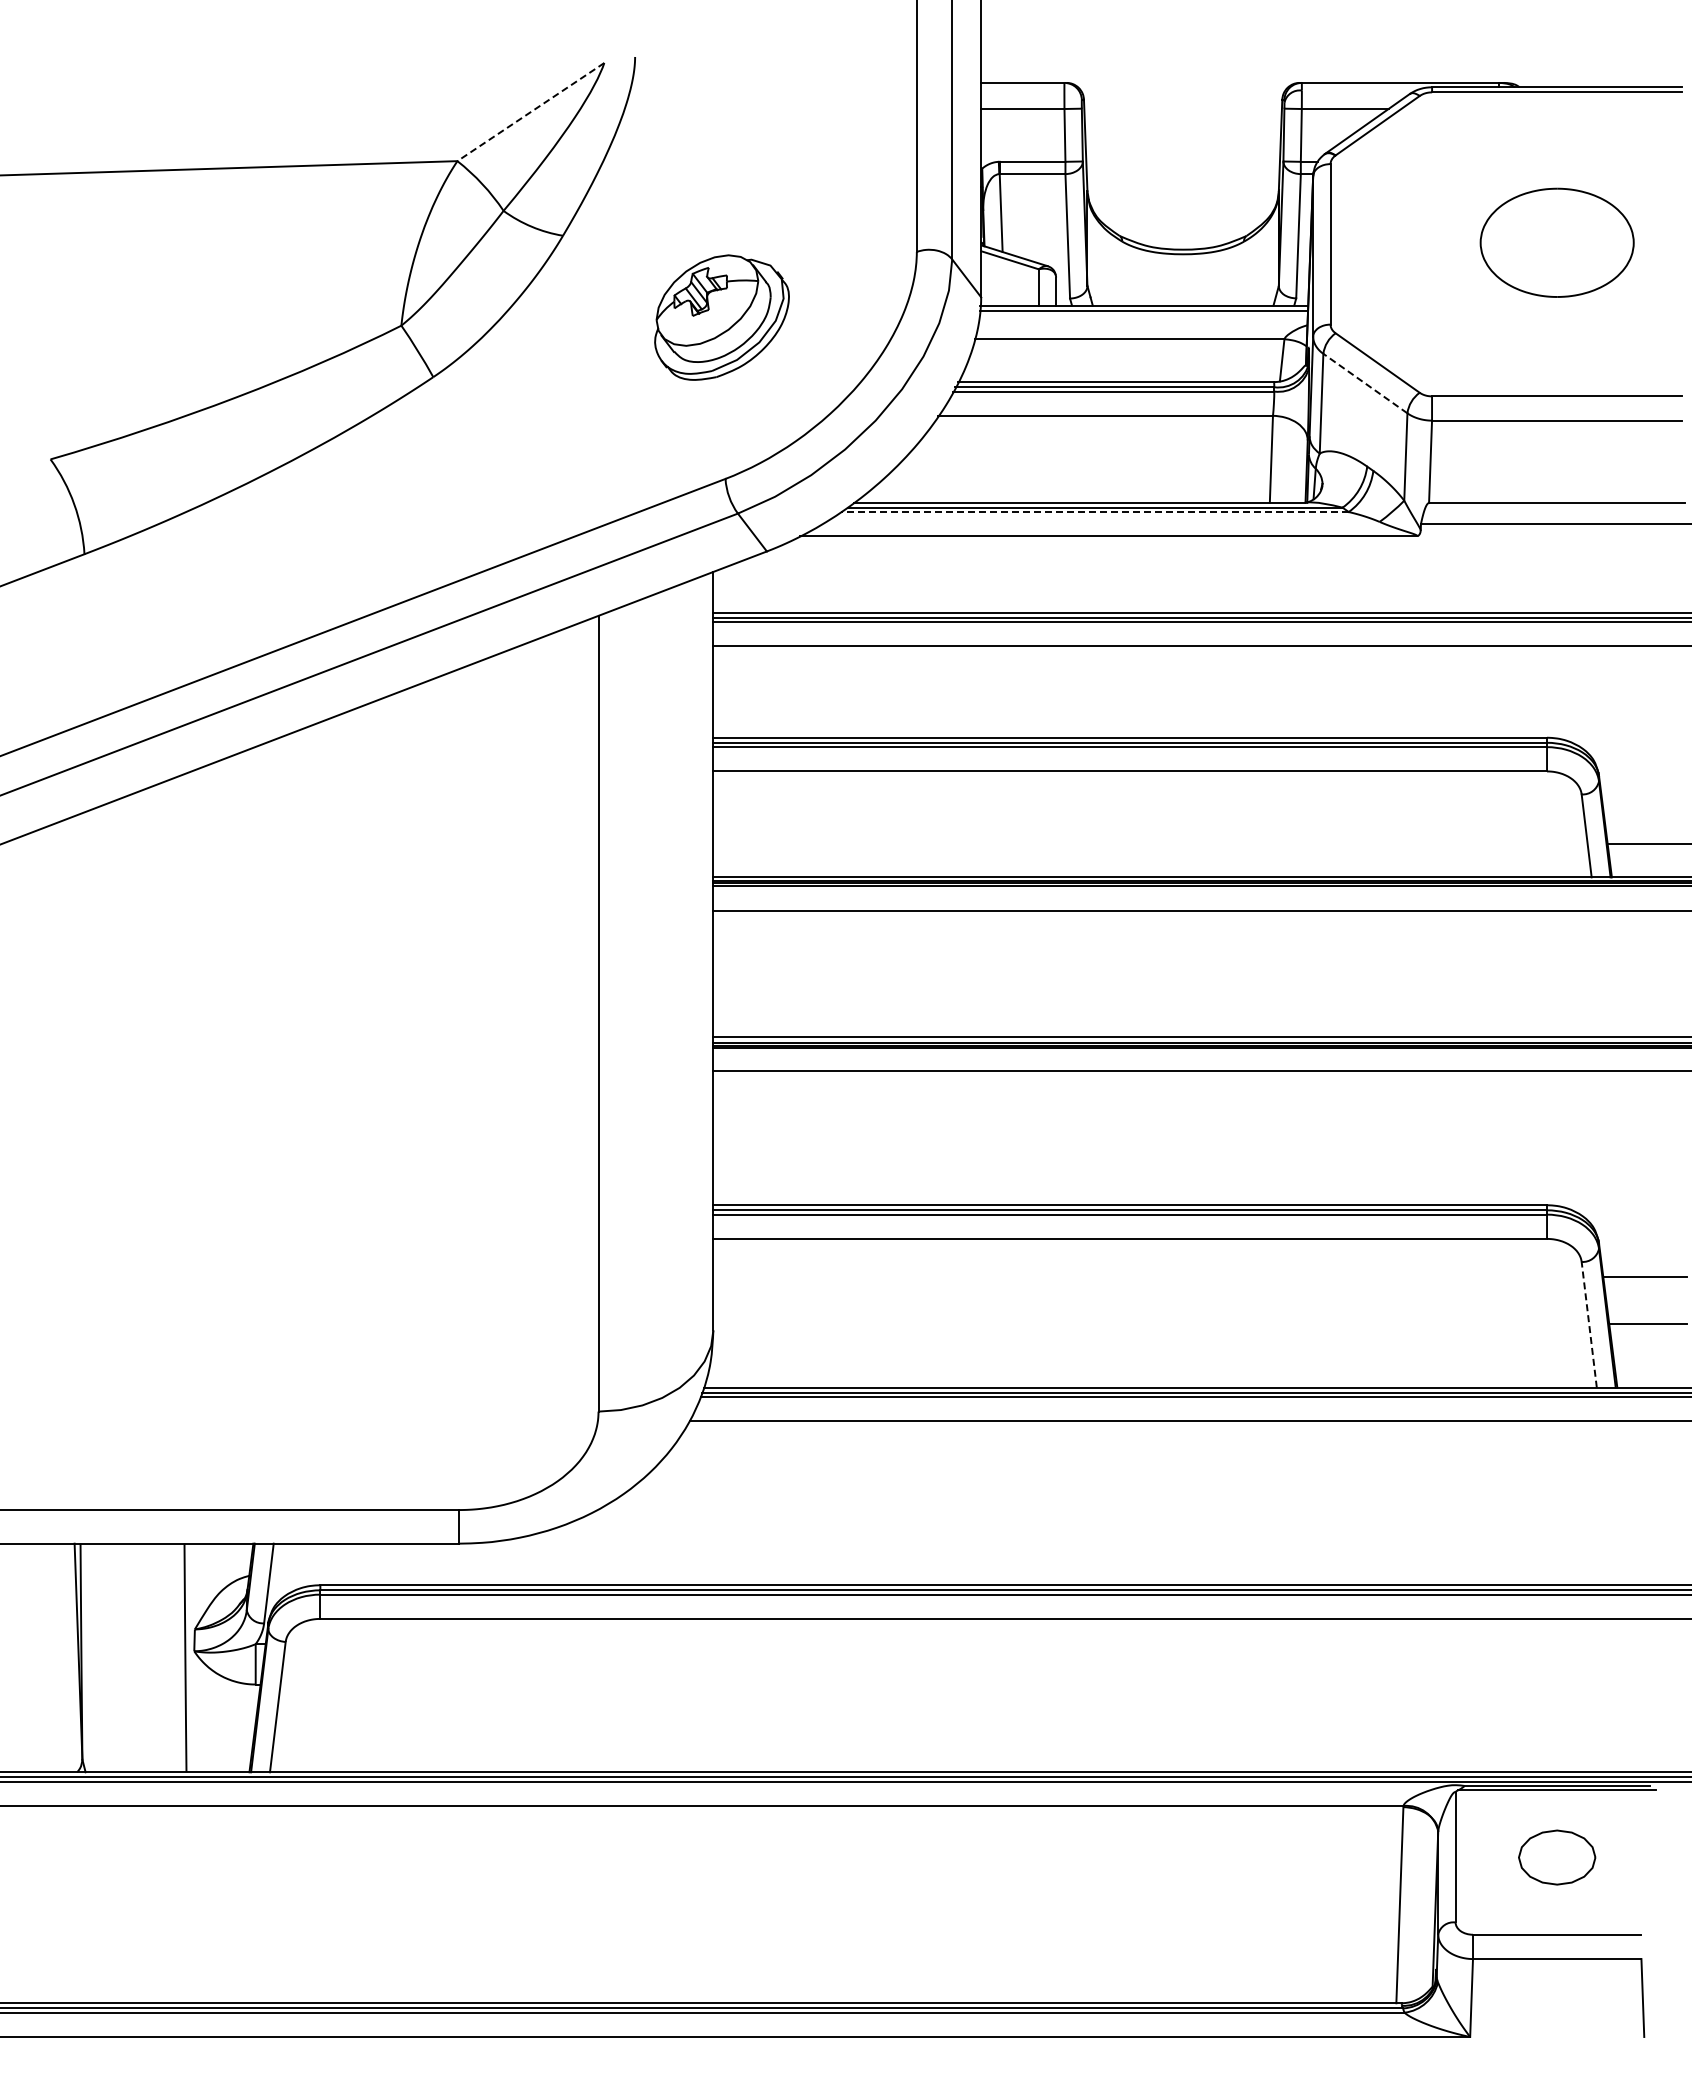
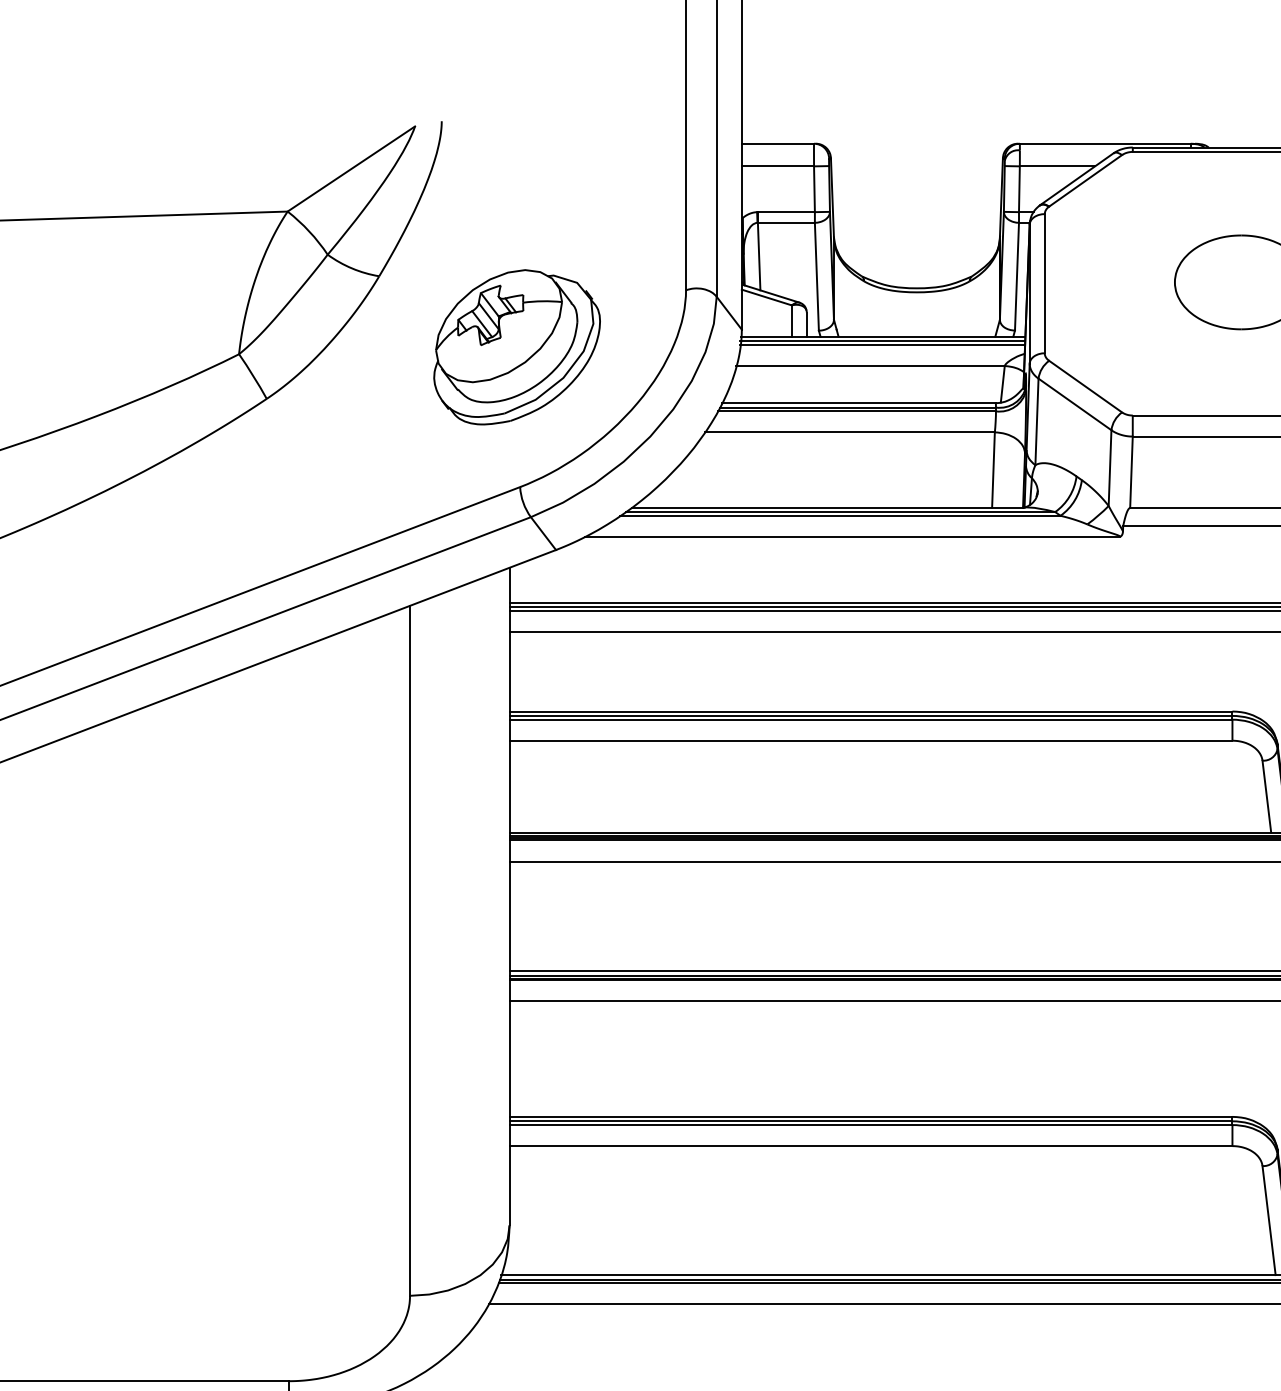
line: (530, 112) -> (351, 169), dashed -> solid
line: (1143, 314) -> (882, 344), added
part: (721, 317) -> (516, 347), size x1.43
line: (1364, 383) -> (1074, 404), dashed -> solid
line: (1094, 512) -> (840, 516), dashed -> solid
line: (1589, 1324) -> (1269, 1220), dashed -> solid

